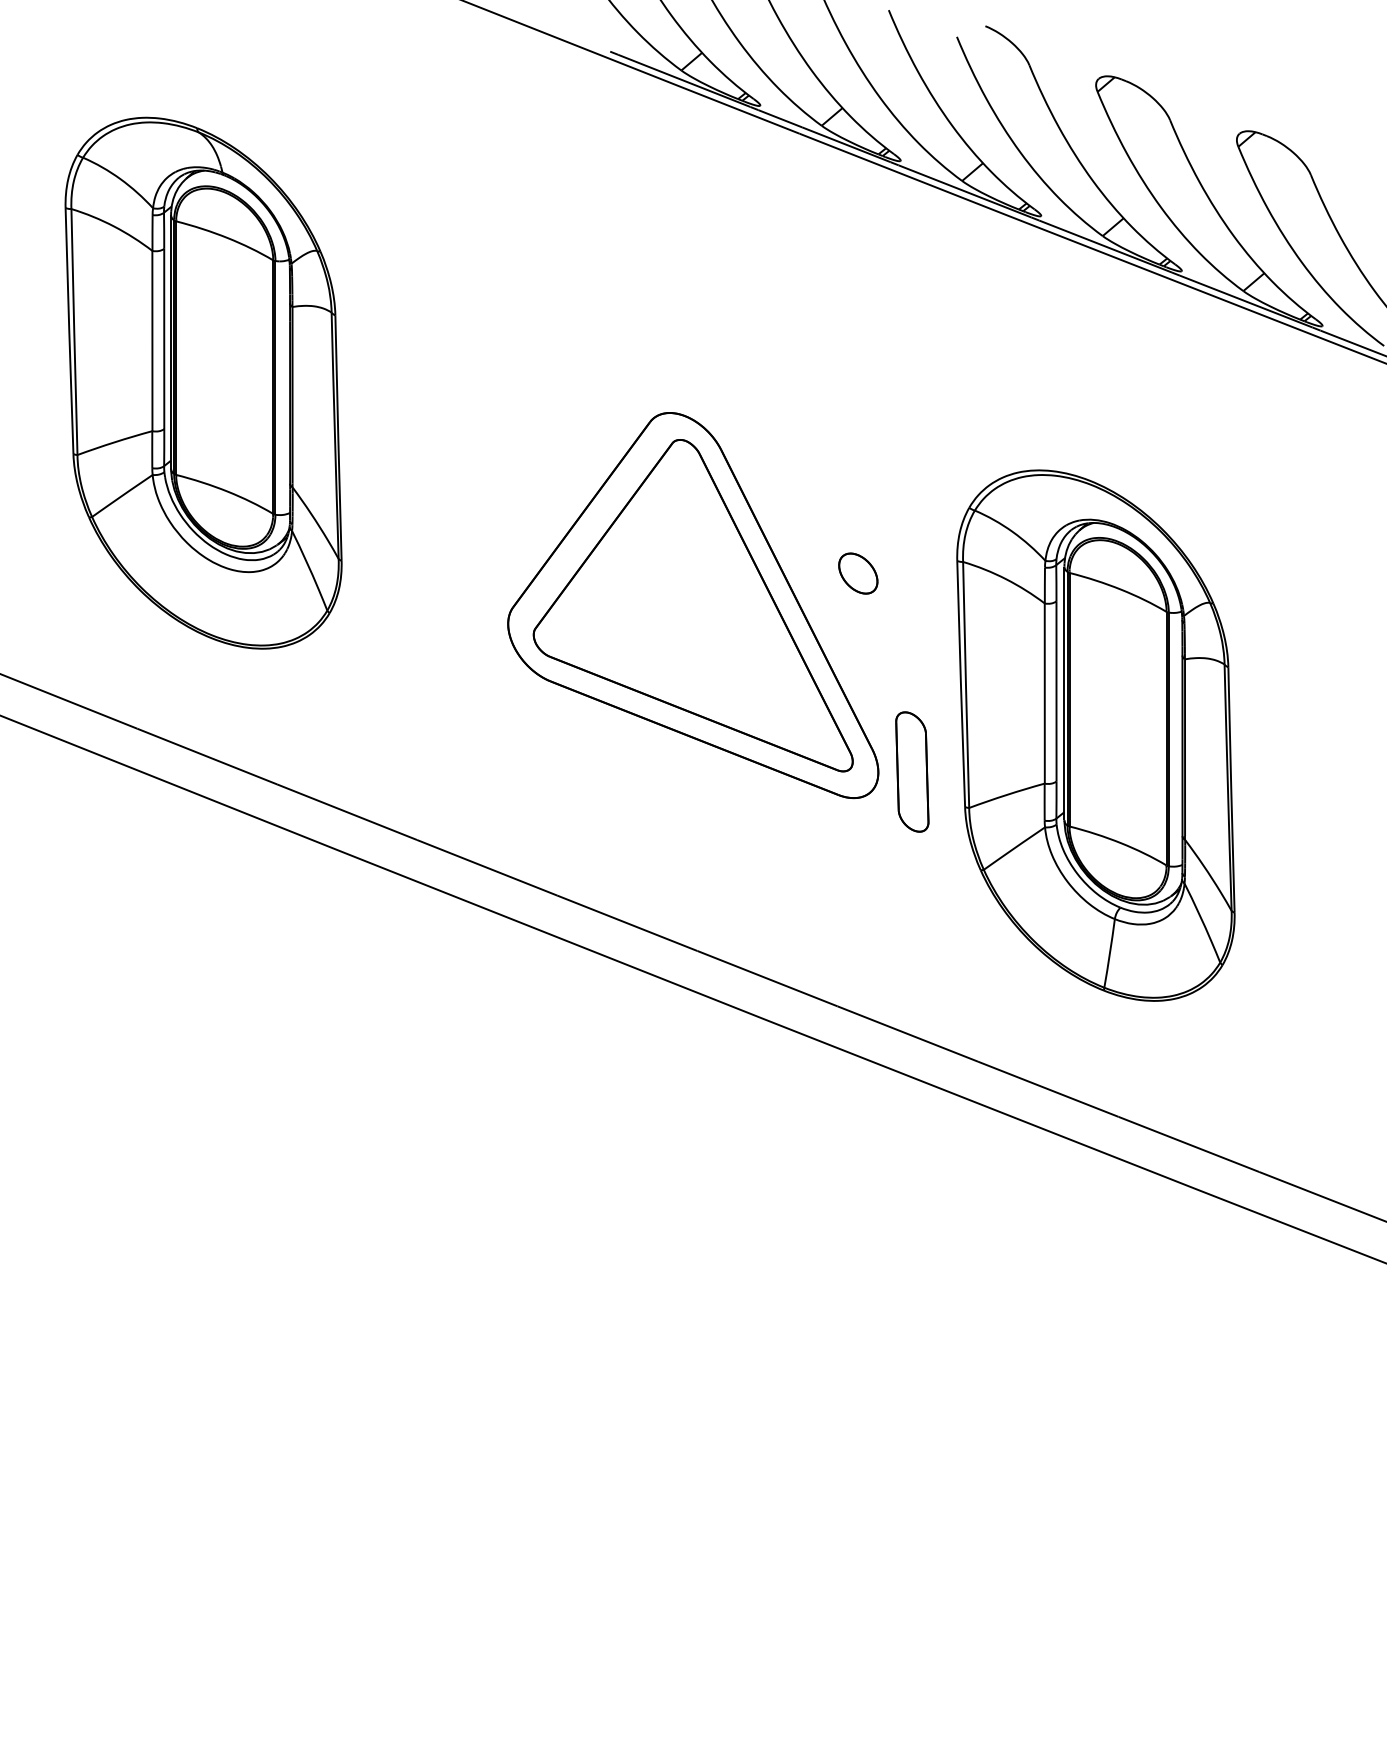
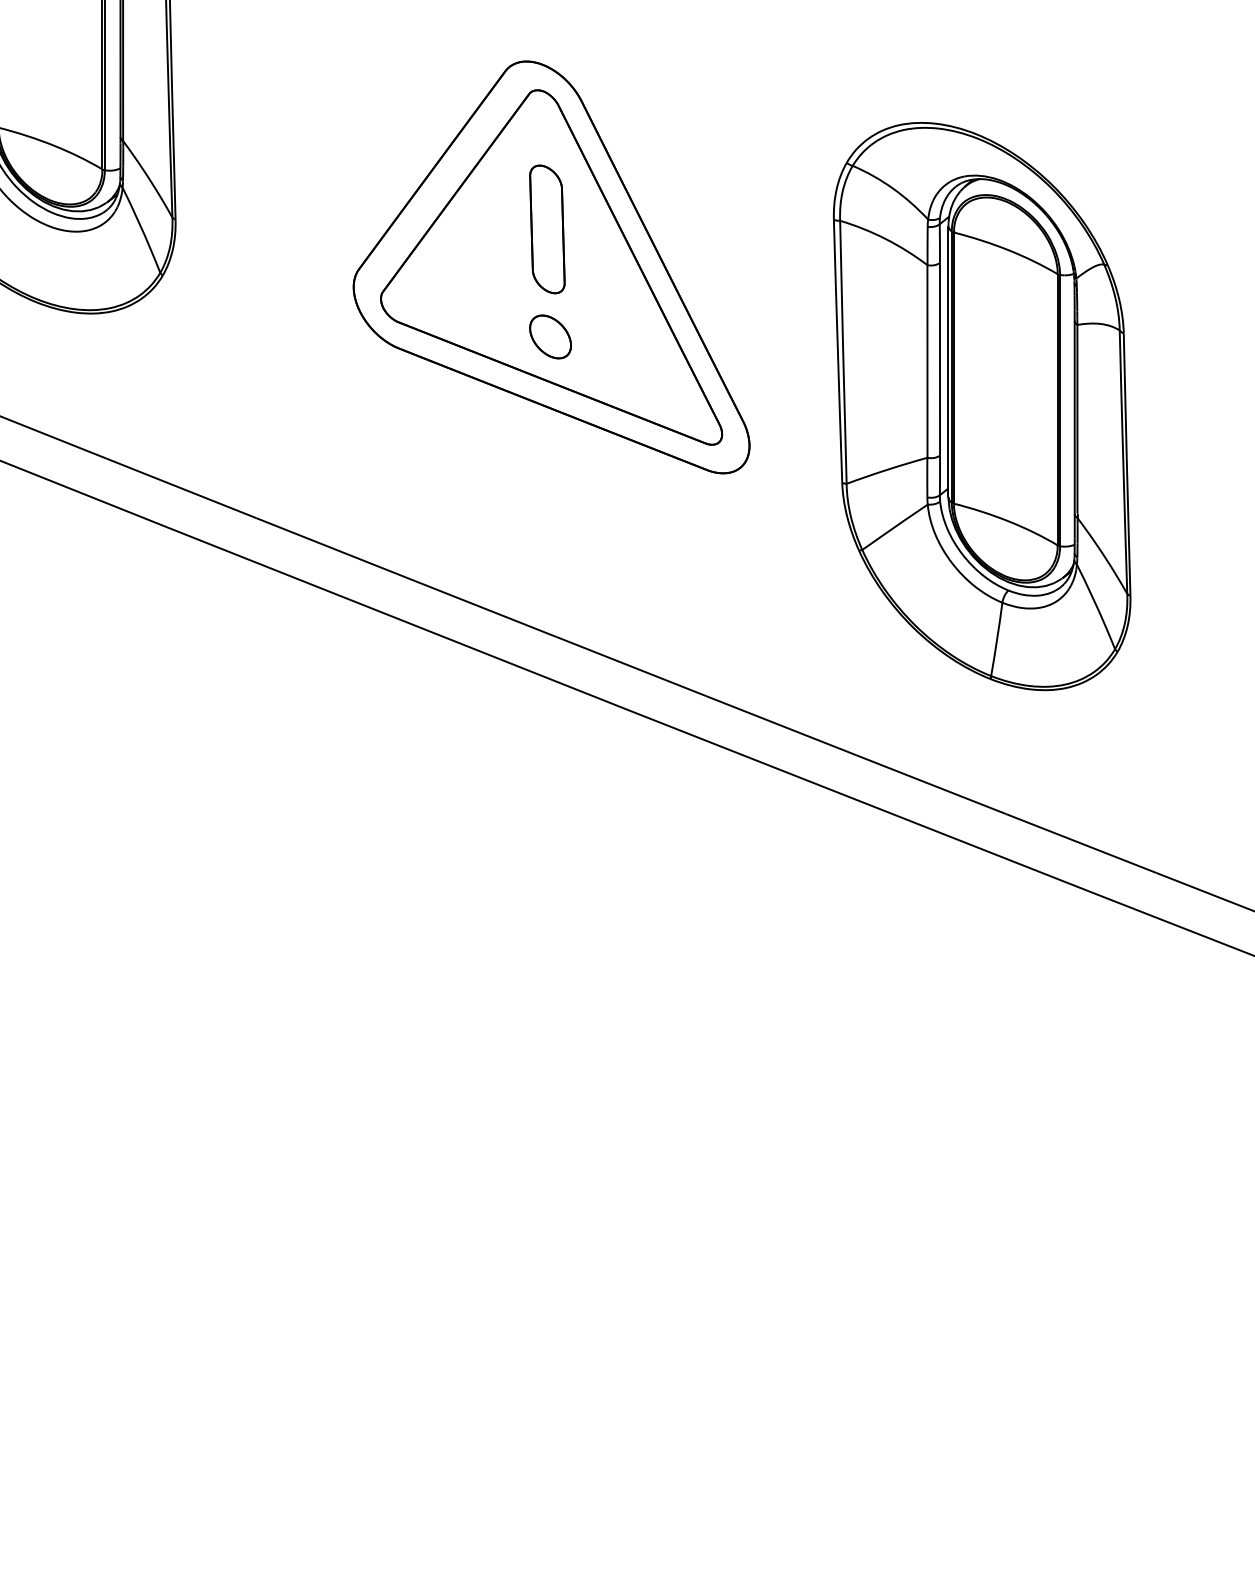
part: (858, 573) -> (550, 336), moved
part: (912, 771) -> (547, 228), moved

